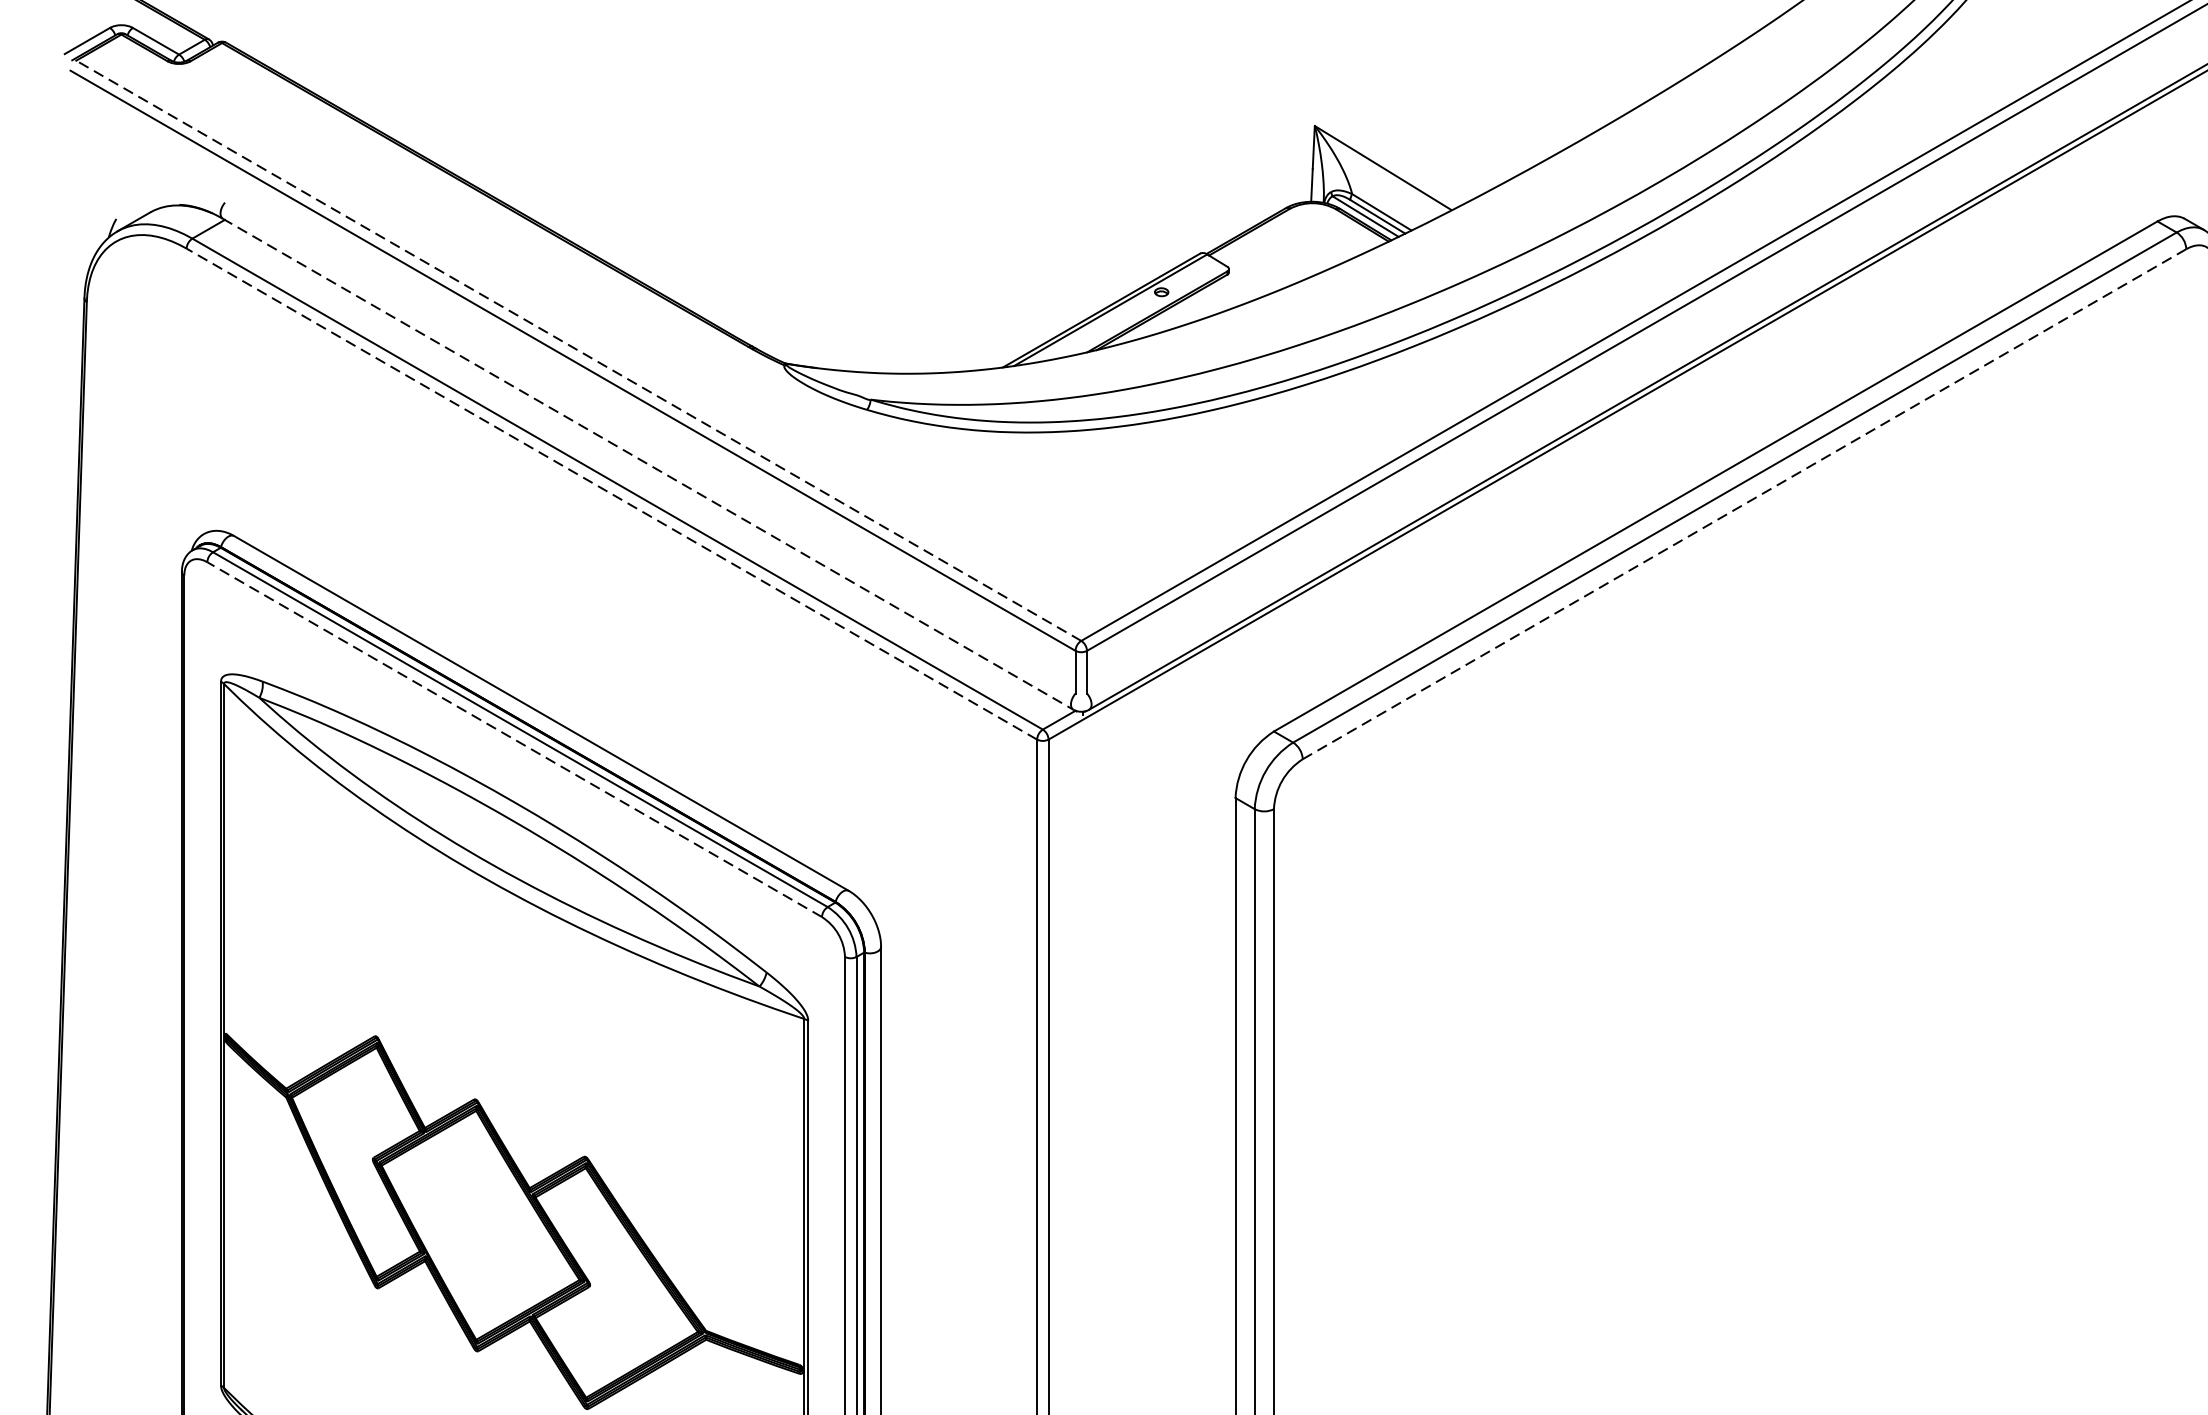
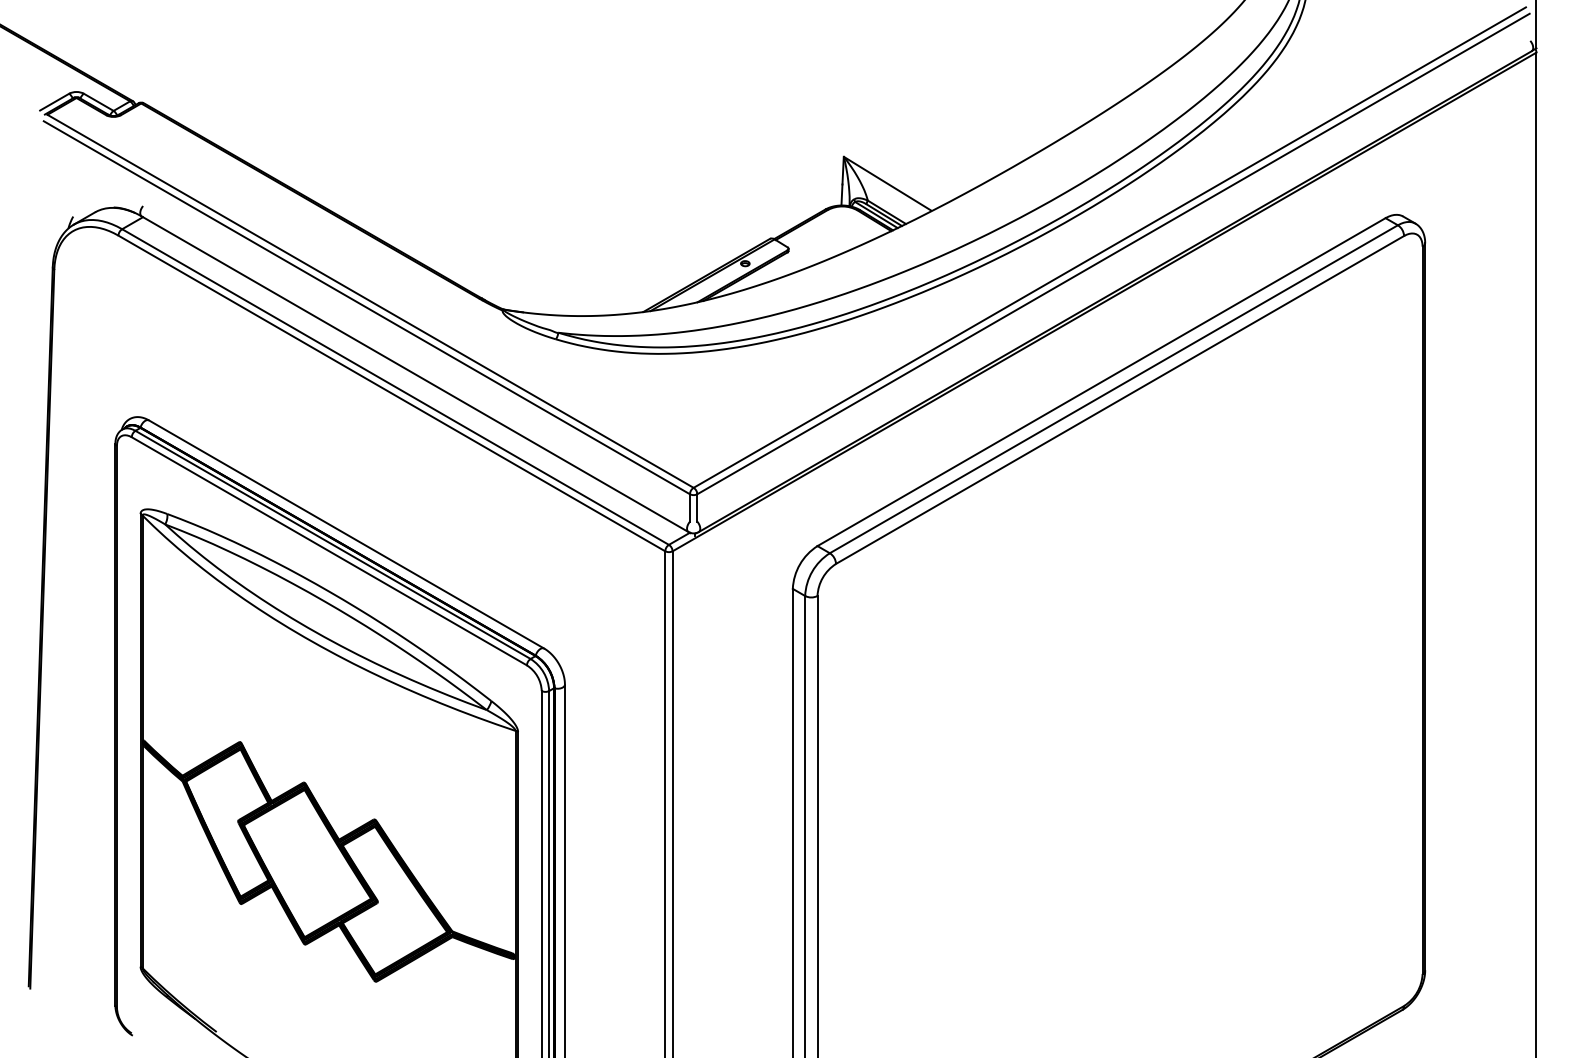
line: (578, 351) -> (370, 301), dashed -> solid
line: (648, 464) -> (415, 374), dashed -> solid
line: (611, 494) -> (391, 393), dashed -> solid
line: (1745, 503) -> (1120, 399), dashed -> solid
line: (513, 739) -> (328, 551), dashed -> solid

